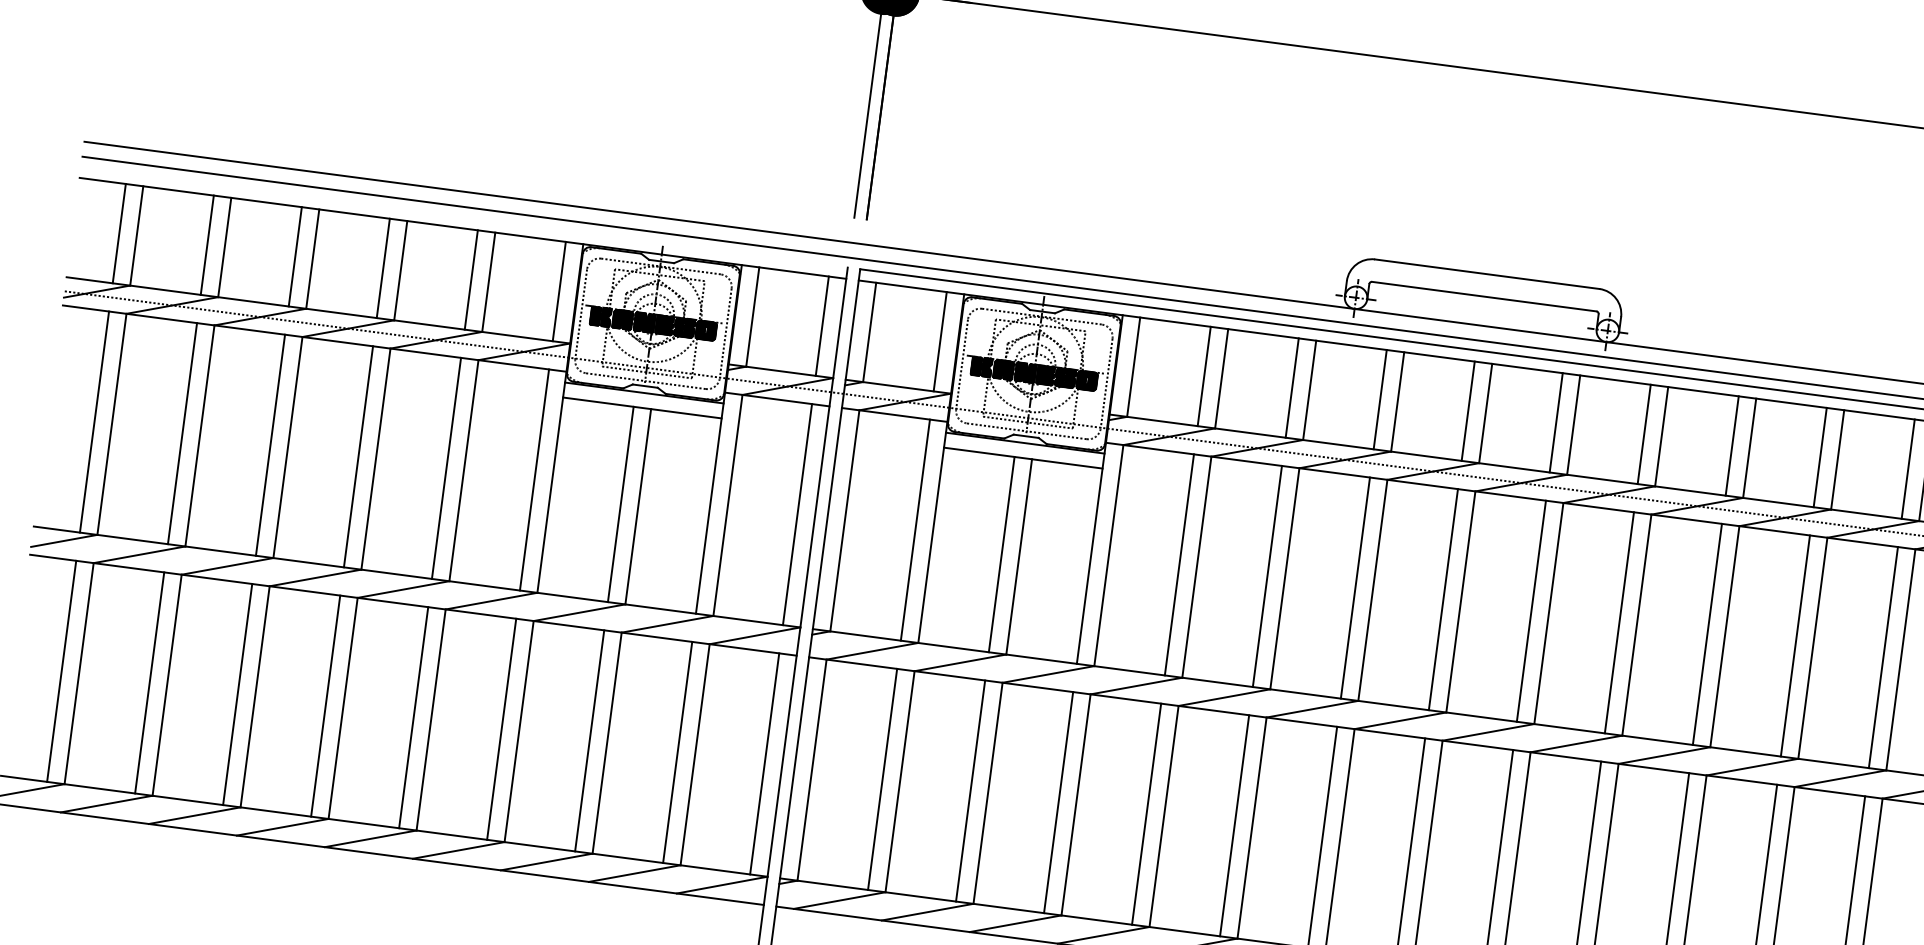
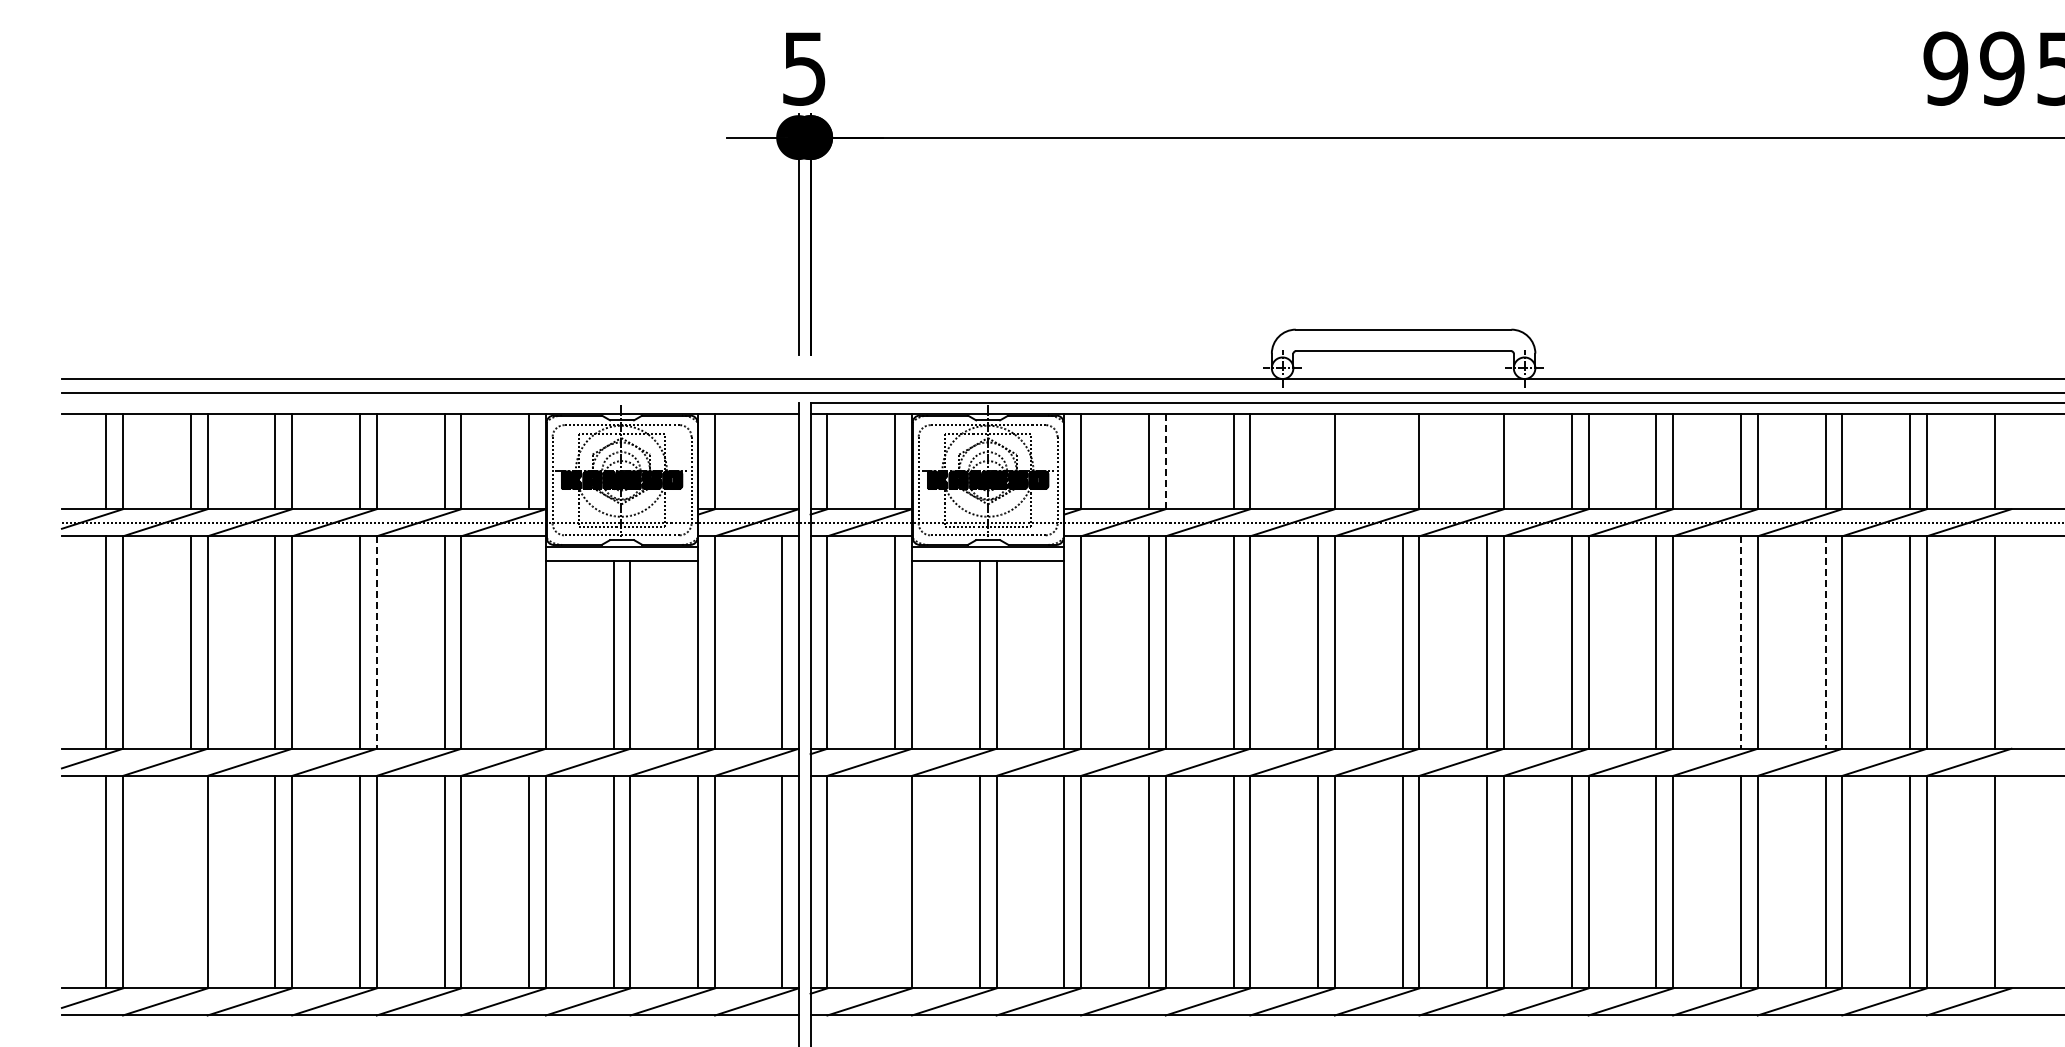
line: (821, 326) -> (781, 461), removed
line: (1221, 378) -> (1165, 461), solid -> dashed
line: (1380, 399) -> (1318, 461), removed
line: (1468, 411) -> (1402, 461), removed
line: (1556, 422) -> (1487, 461), removed
line: (375, 460) -> (376, 643), solid -> dashed
line: (534, 479) -> (529, 642), removed
line: (1794, 646) -> (1740, 643), solid -> dashed
line: (1883, 658) -> (1825, 643), solid -> dashed
line: (149, 682) -> (190, 881), removed
line: (882, 778) -> (895, 881), removed

